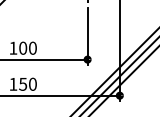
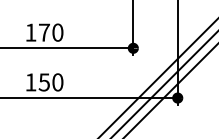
text: (23, 47) -> (44, 31), 100 -> 170

